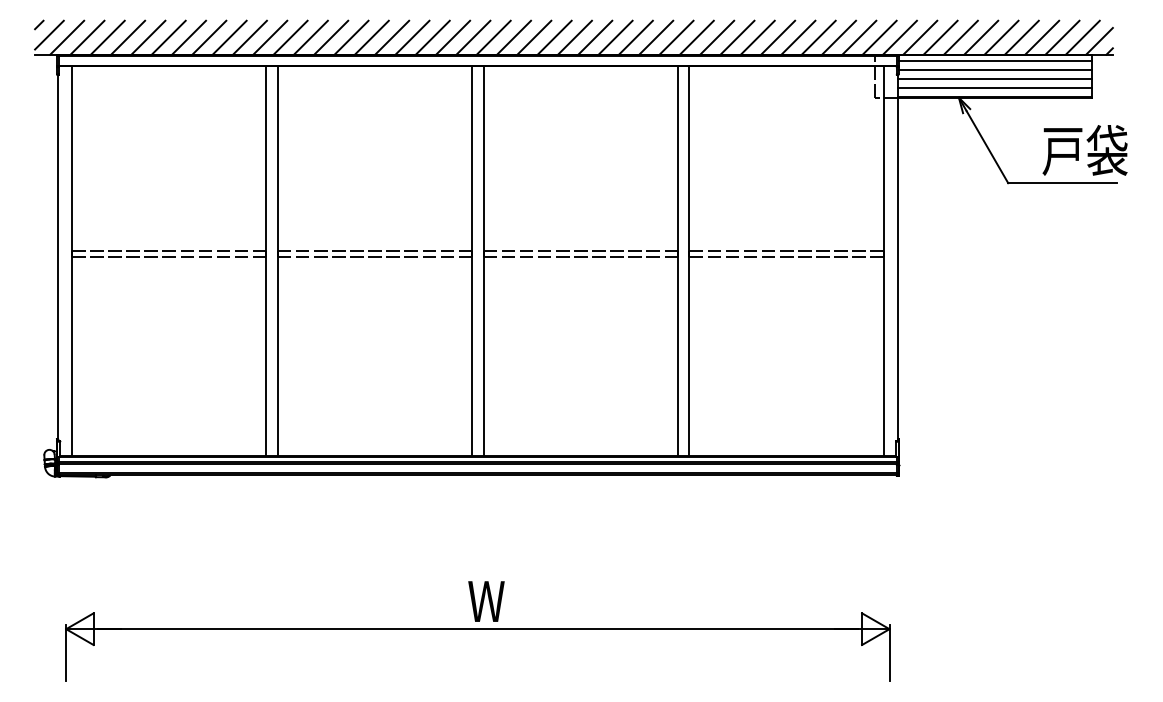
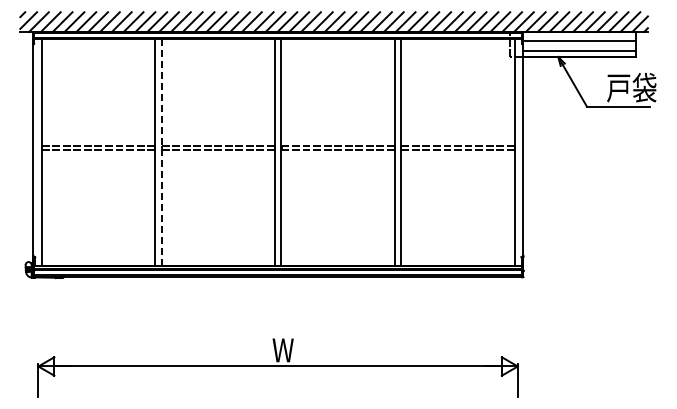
line: (995, 60) -> (579, 35), removed
line: (993, 79) -> (578, 46), removed
line: (277, 261) -> (161, 152), solid -> dashed

